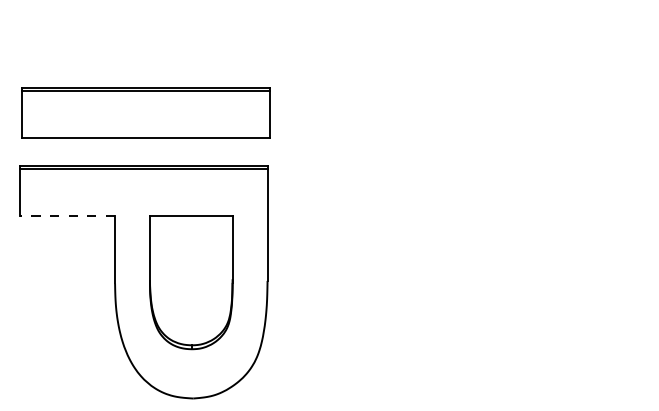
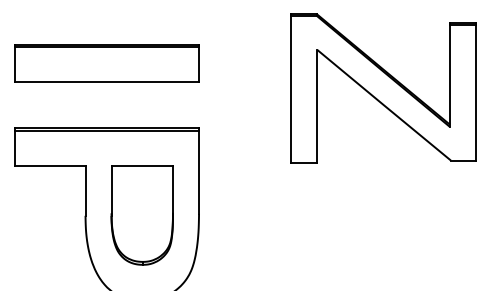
part: (514, 111) -> (382, 87), added
part: (145, 112) -> (106, 62), moved
line: (67, 215) -> (50, 165), dashed -> solid

